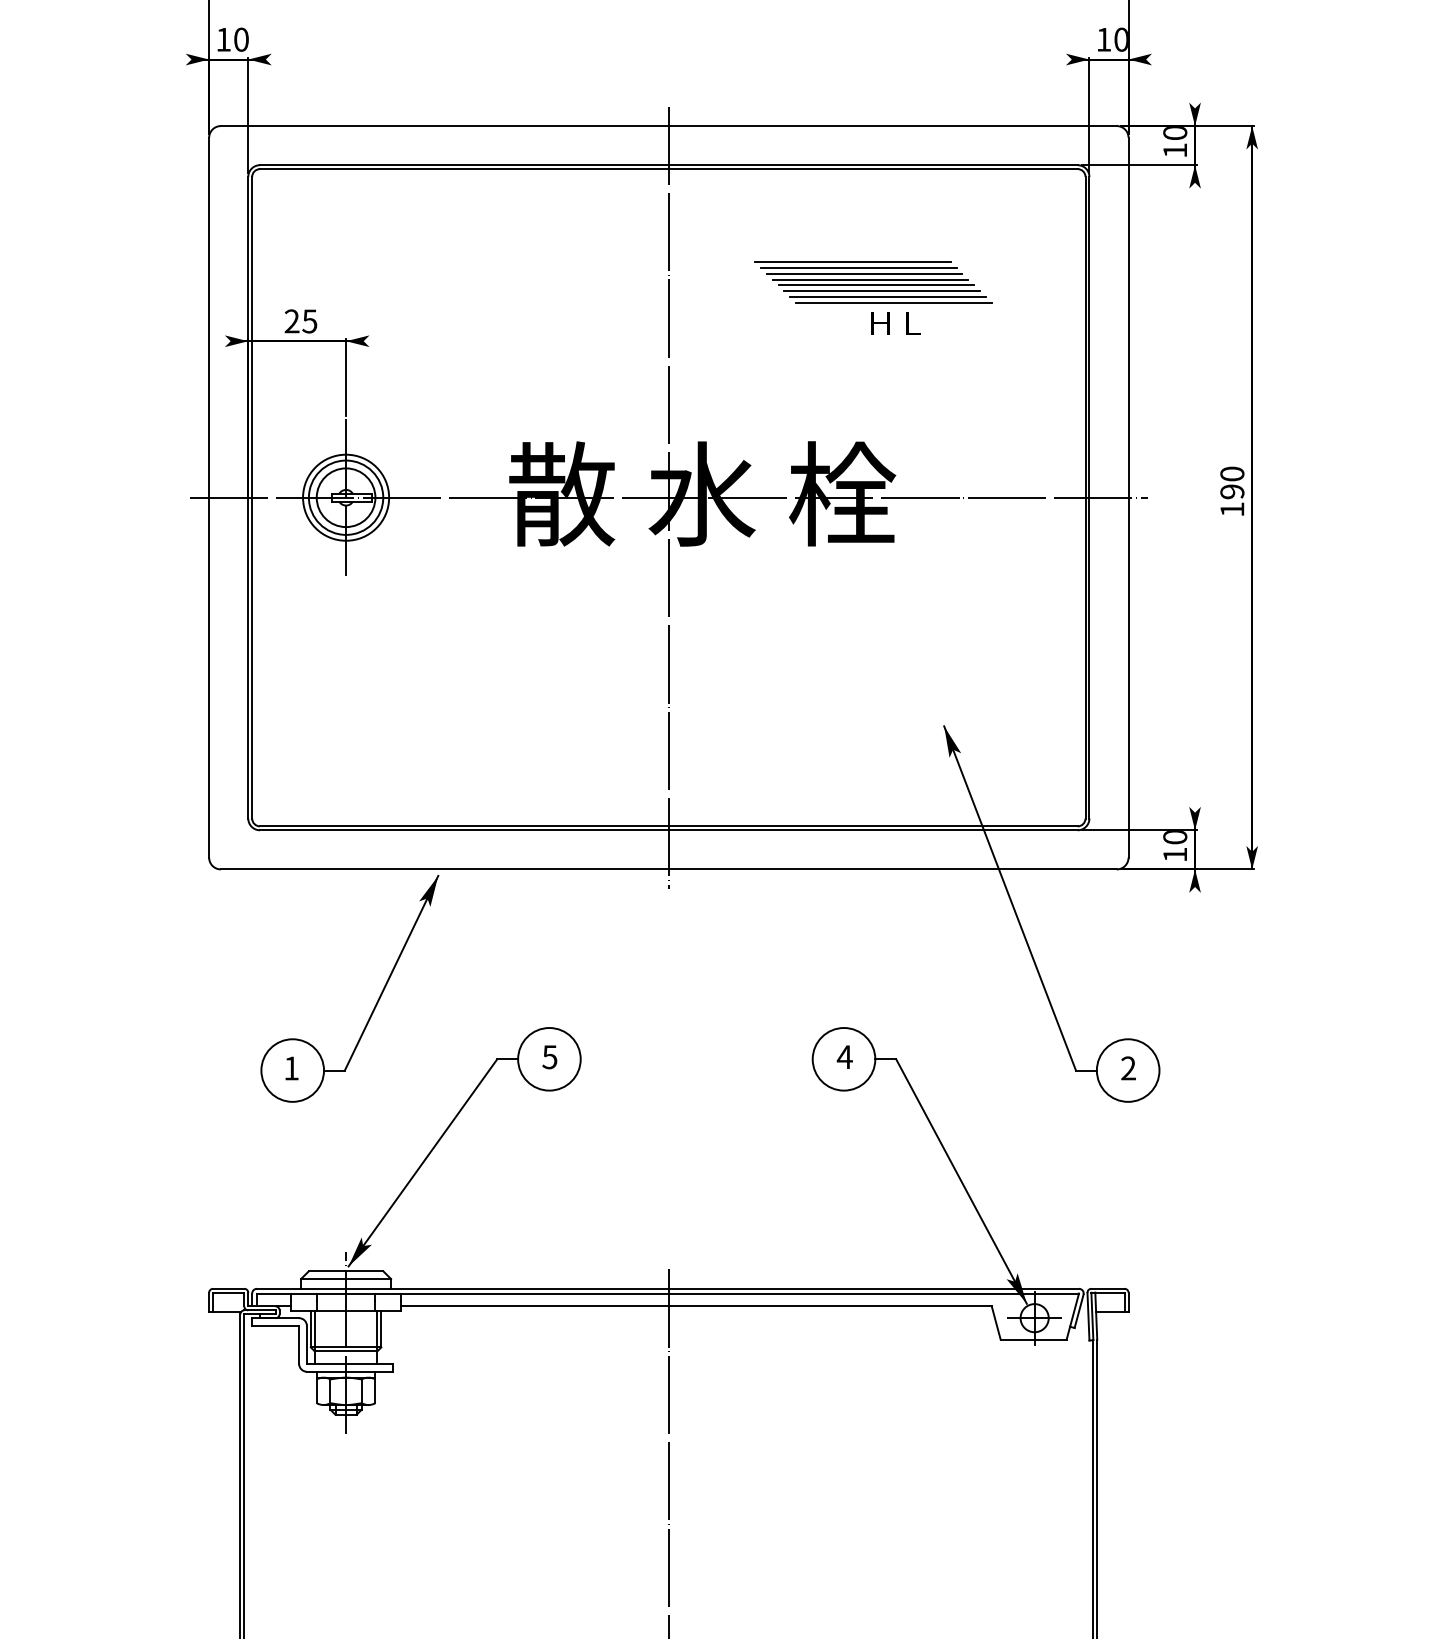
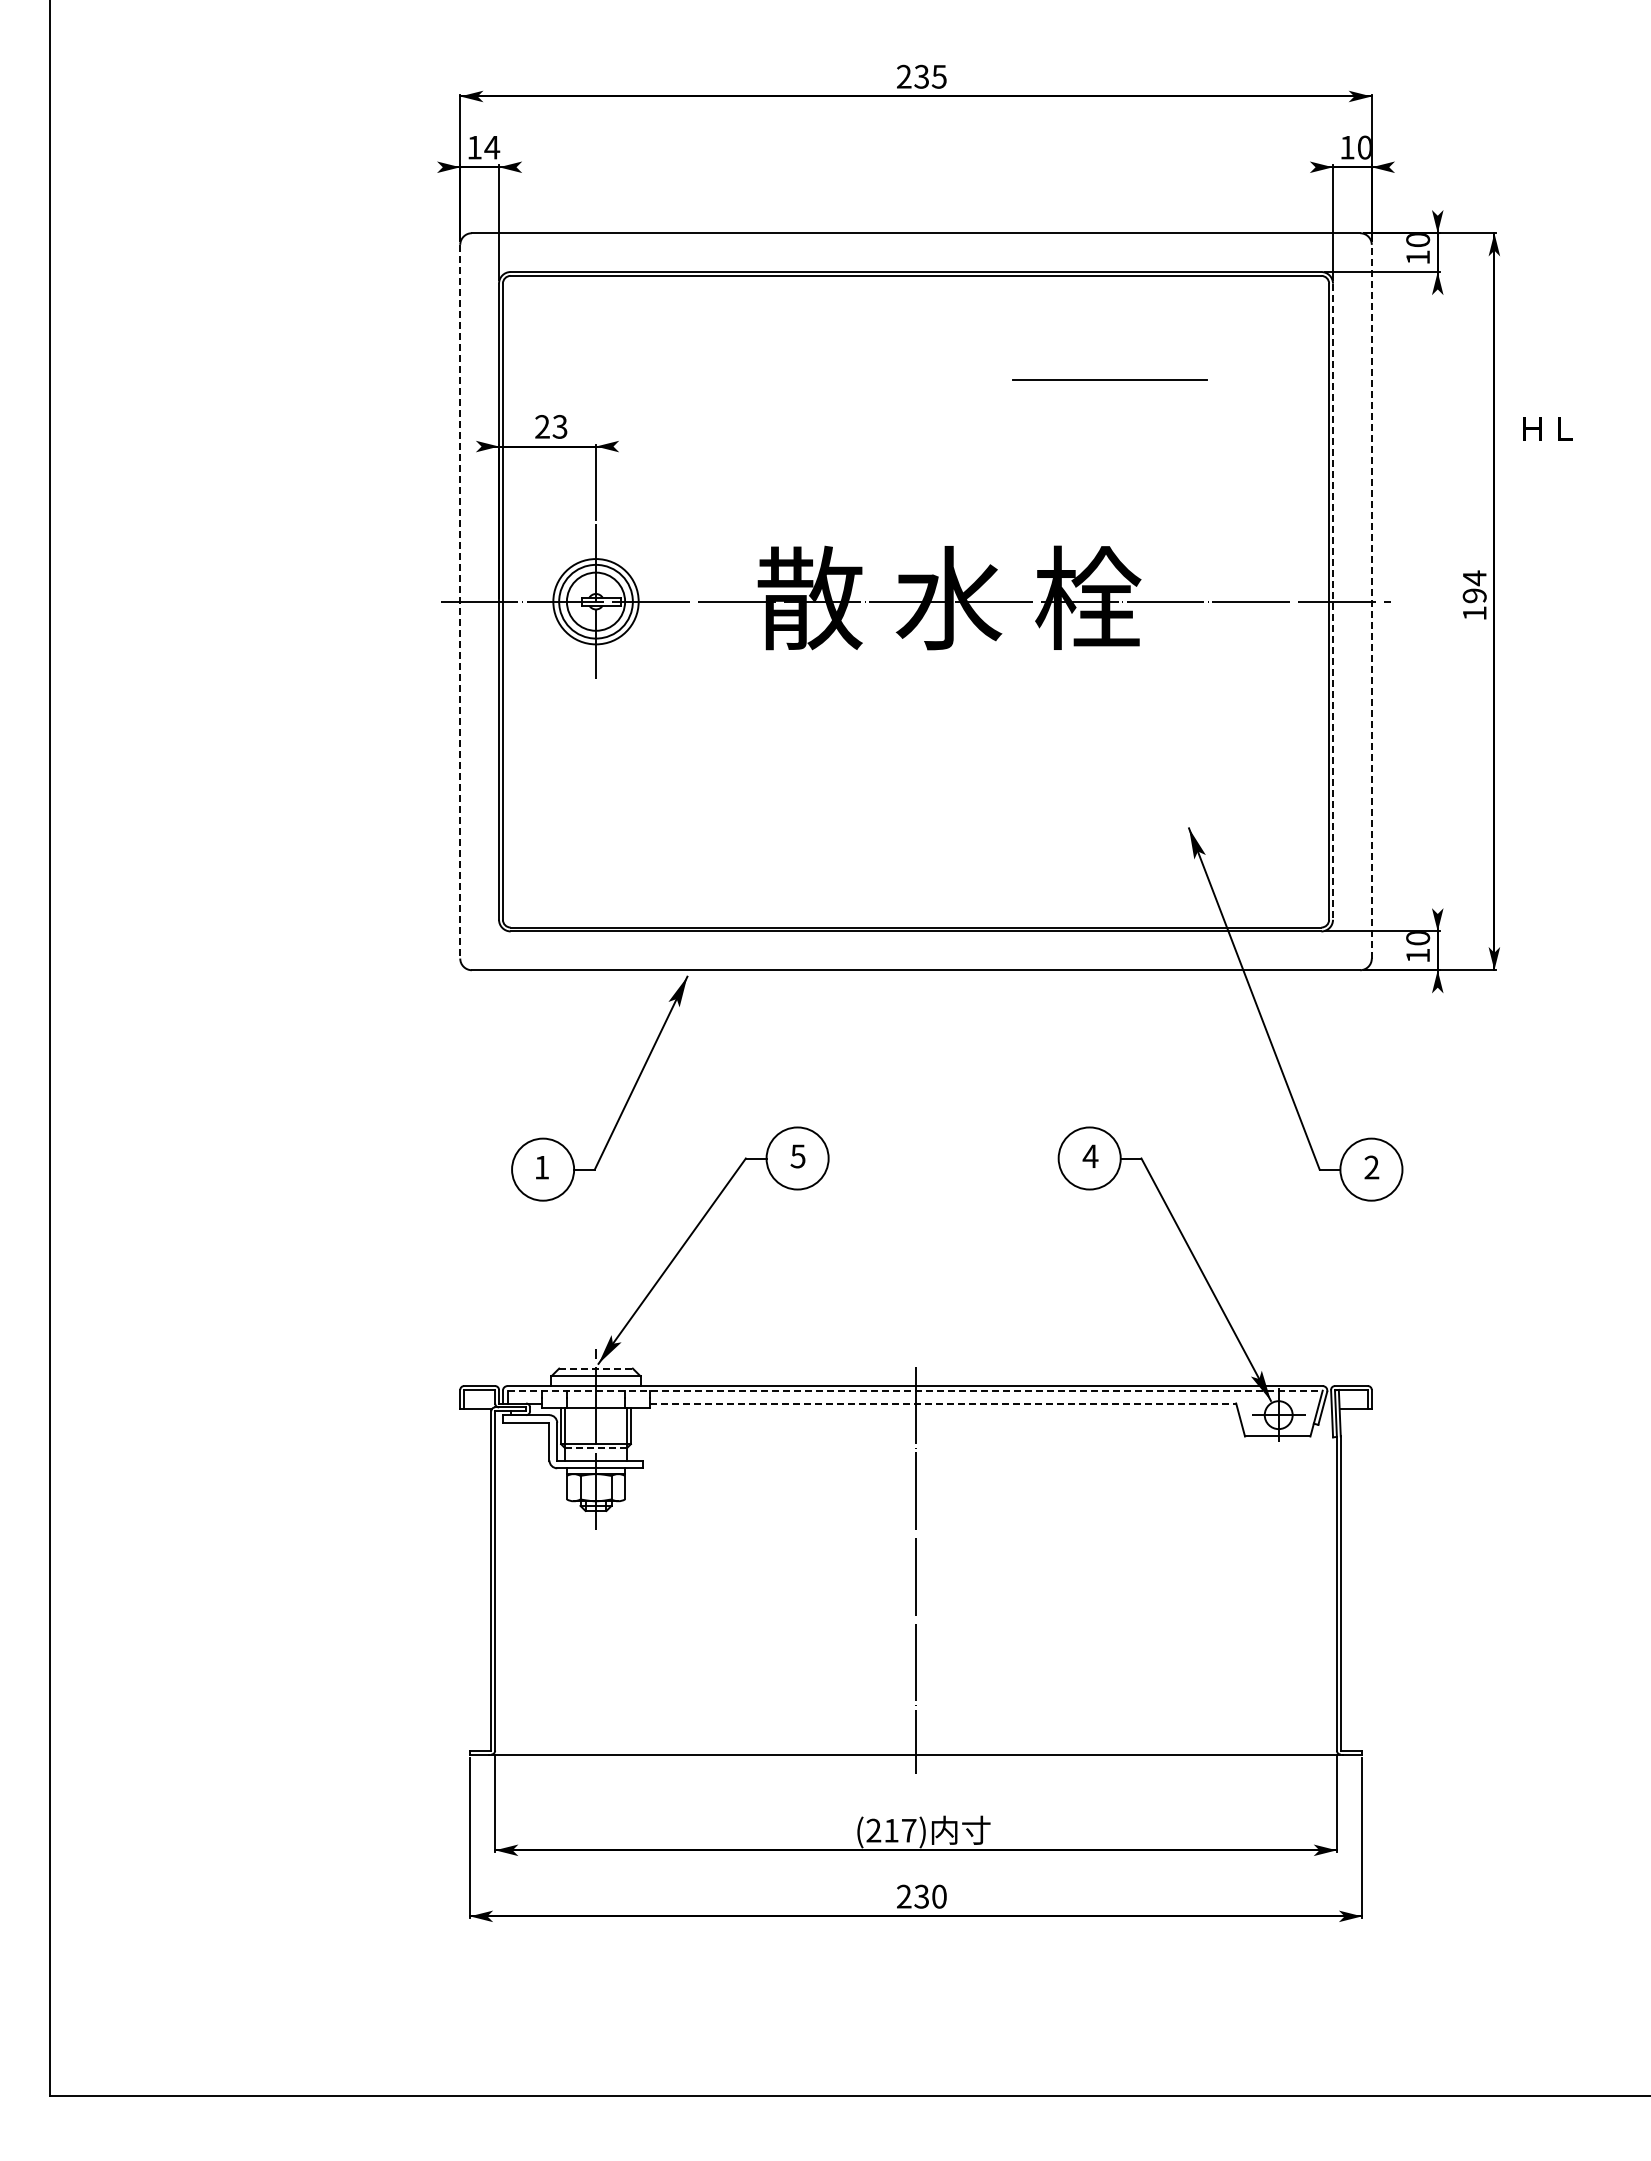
text: (241, 39) -> (492, 147), 10 -> 14
line: (852, 262) -> (1098, 368), removed
line: (858, 267) -> (1104, 373), removed
line: (870, 279) -> (1115, 385), removed
line: (876, 285) -> (1121, 391), removed
line: (882, 291) -> (1127, 397), removed
line: (888, 296) -> (1133, 402), removed
line: (894, 302) -> (1139, 408), removed
text: (310, 321) -> (560, 426), 25 -> 23
text: (895, 323) -> (1547, 428), moved
text: (1232, 474) -> (1474, 578), 190 -> 194
line: (209, 497) -> (460, 601), solid -> dashed
line: (669, 497) -> (916, 601), removed
line: (1128, 497) -> (1371, 601), solid -> dashed
line: (1089, 498) -> (1333, 602), solid -> dashed
line: (346, 1271) -> (596, 1368), solid -> dashed
line: (668, 1293) -> (915, 1390), solid -> dashed
line: (696, 1306) -> (943, 1403), solid -> dashed
line: (346, 1351) -> (596, 1448), solid -> dashed

